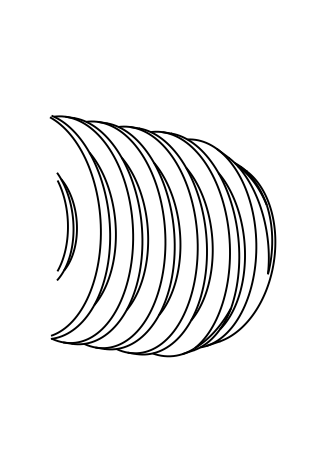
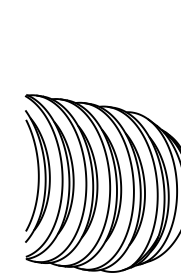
part: (66, 226) -> (37, 176), size x1.67

